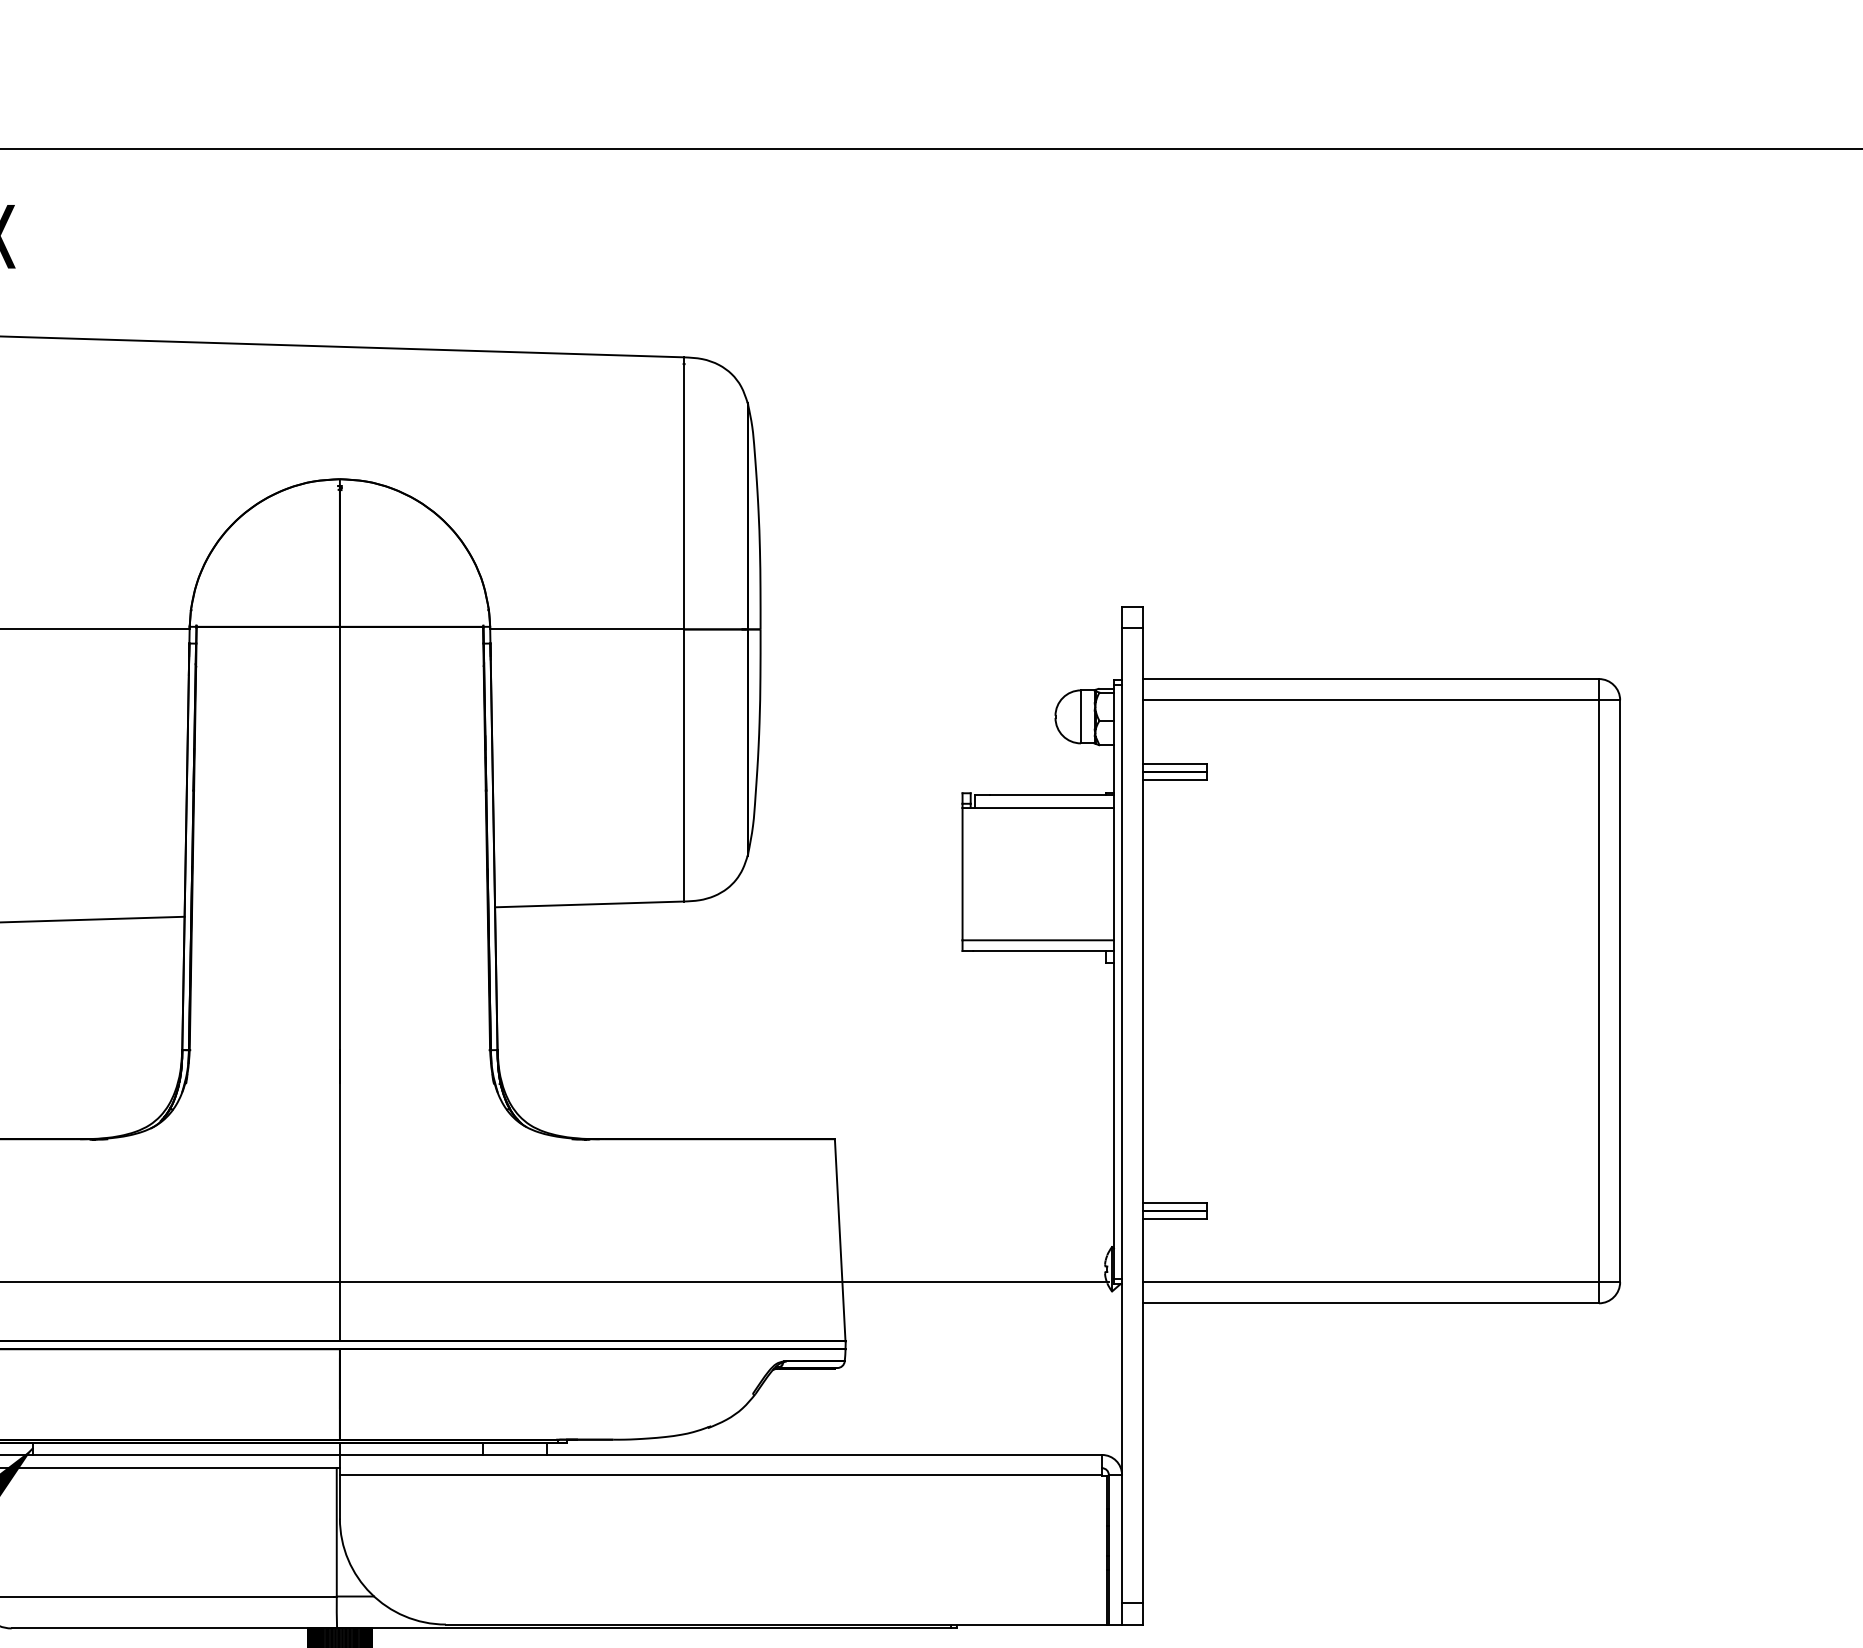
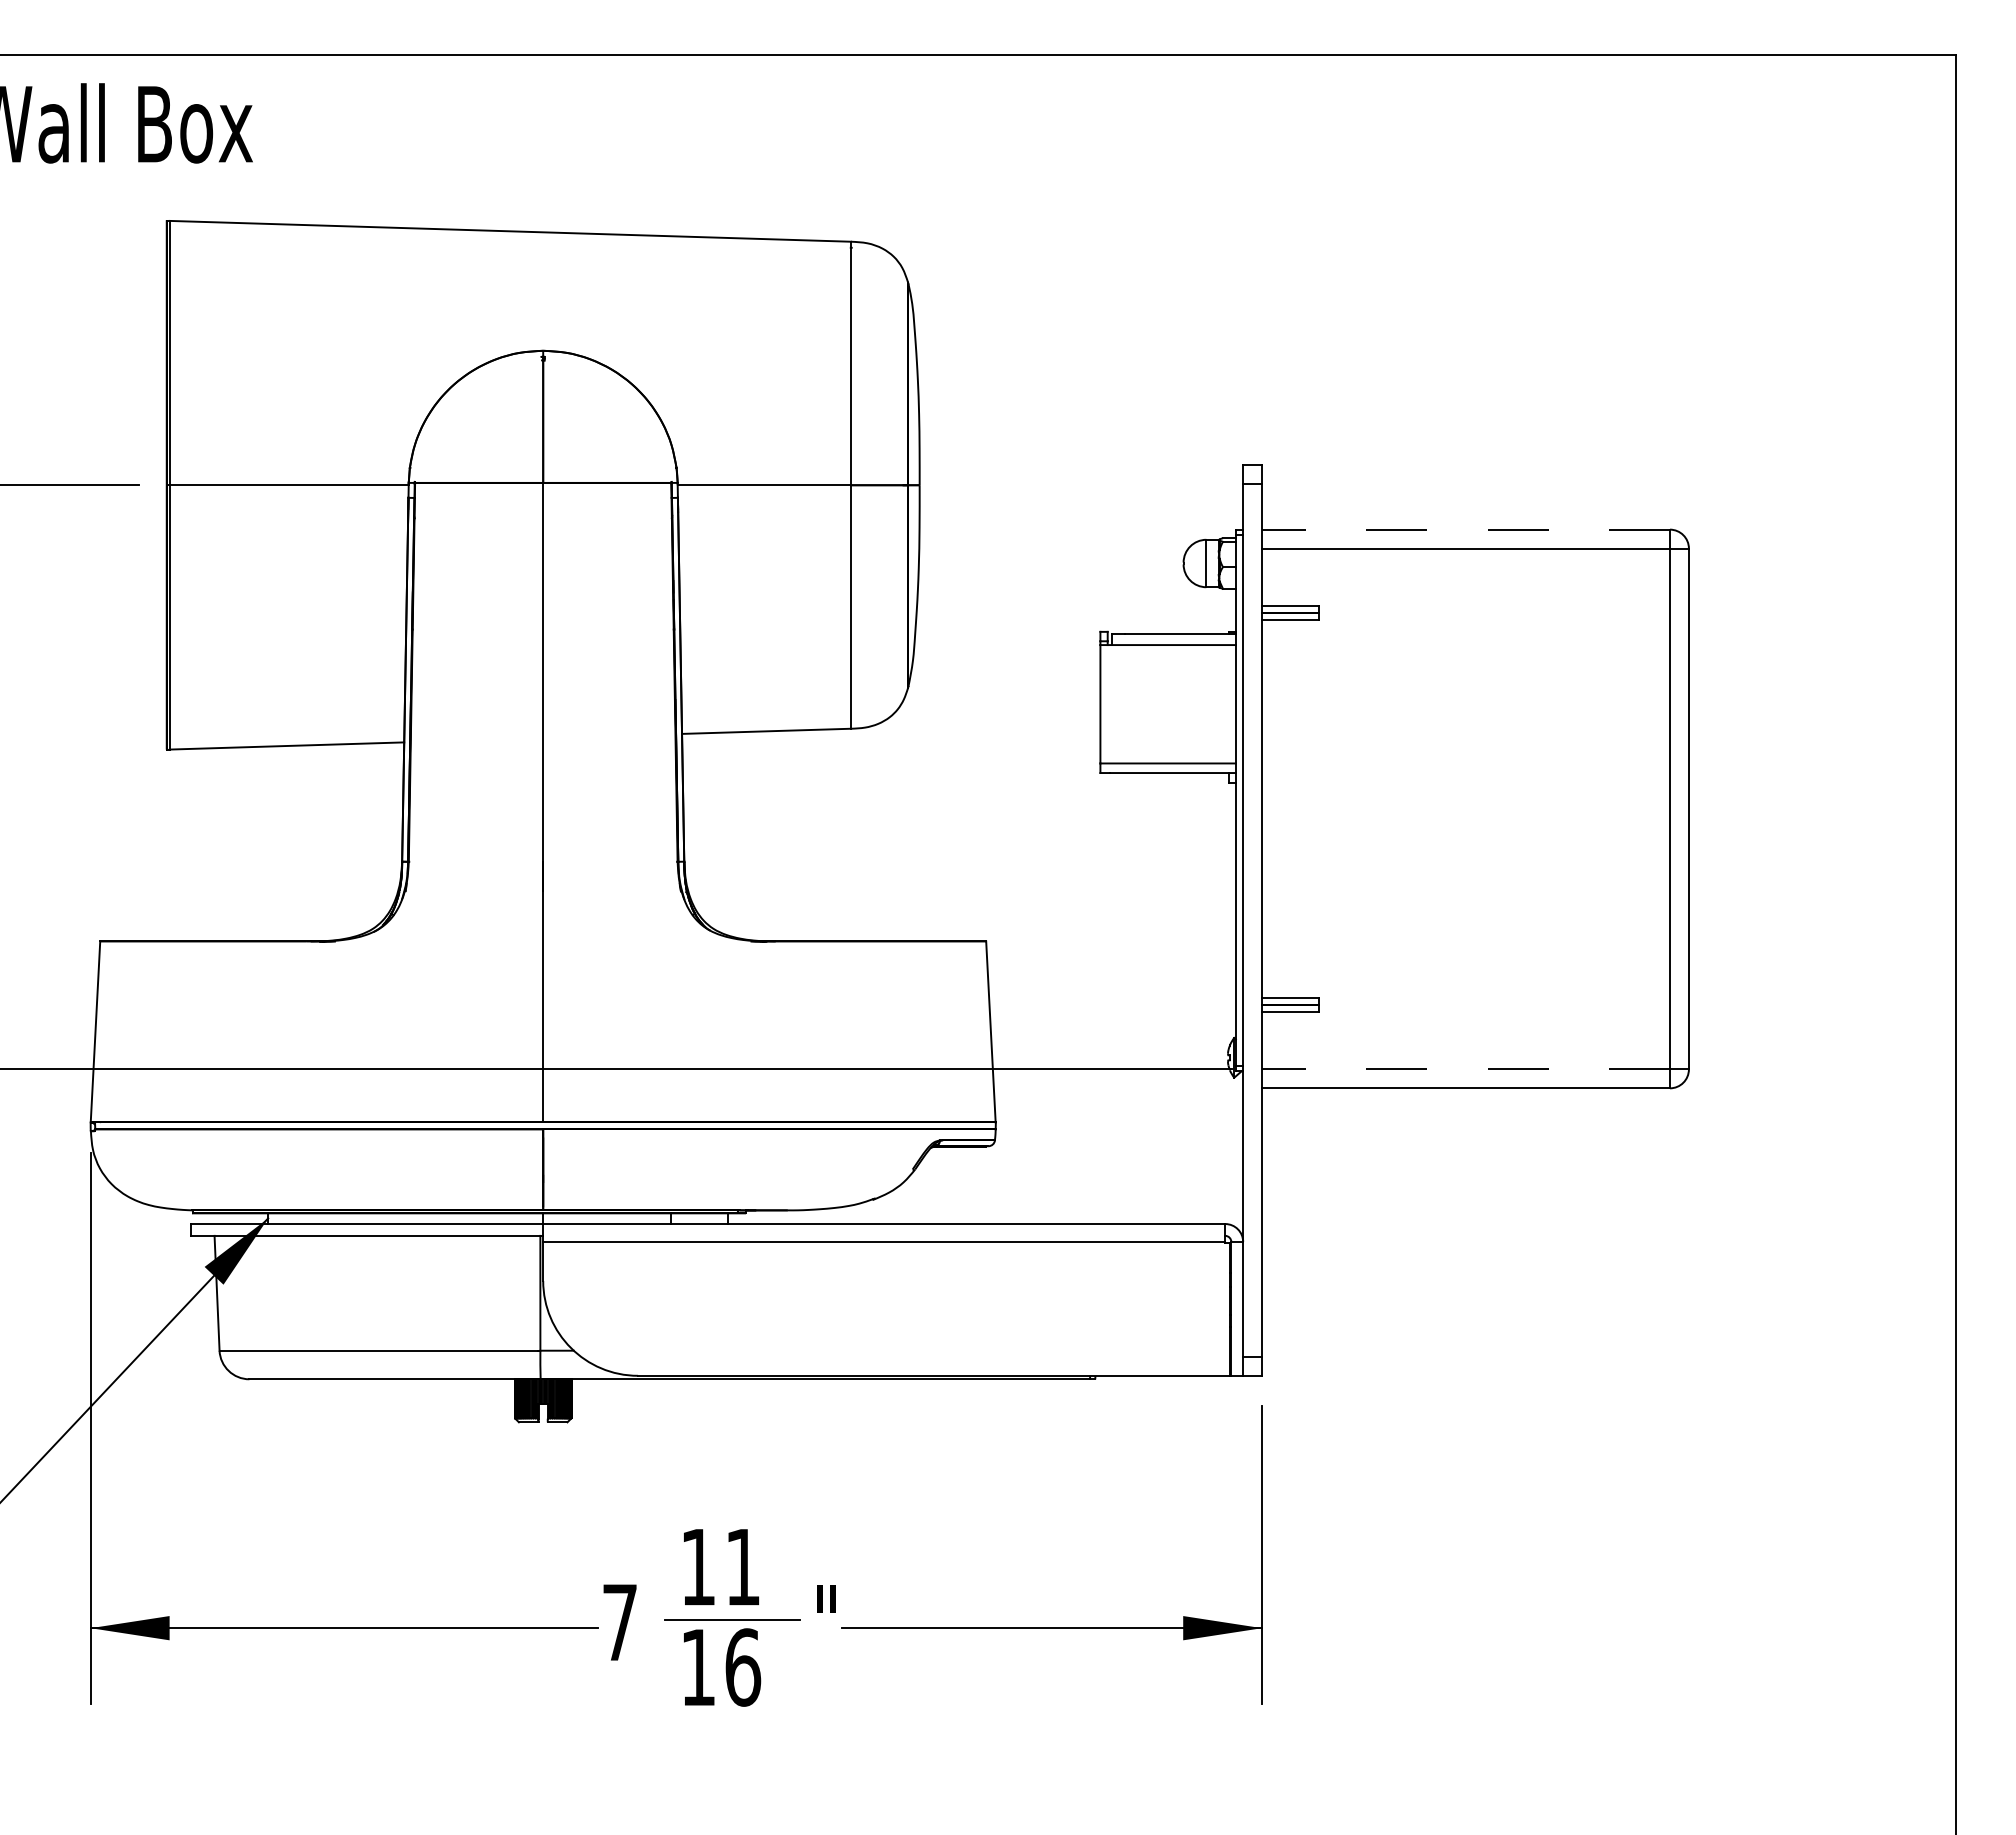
line: (1371, 678) -> (1466, 529), solid -> dashed
line: (1371, 1282) -> (1466, 1069), solid -> dashed

